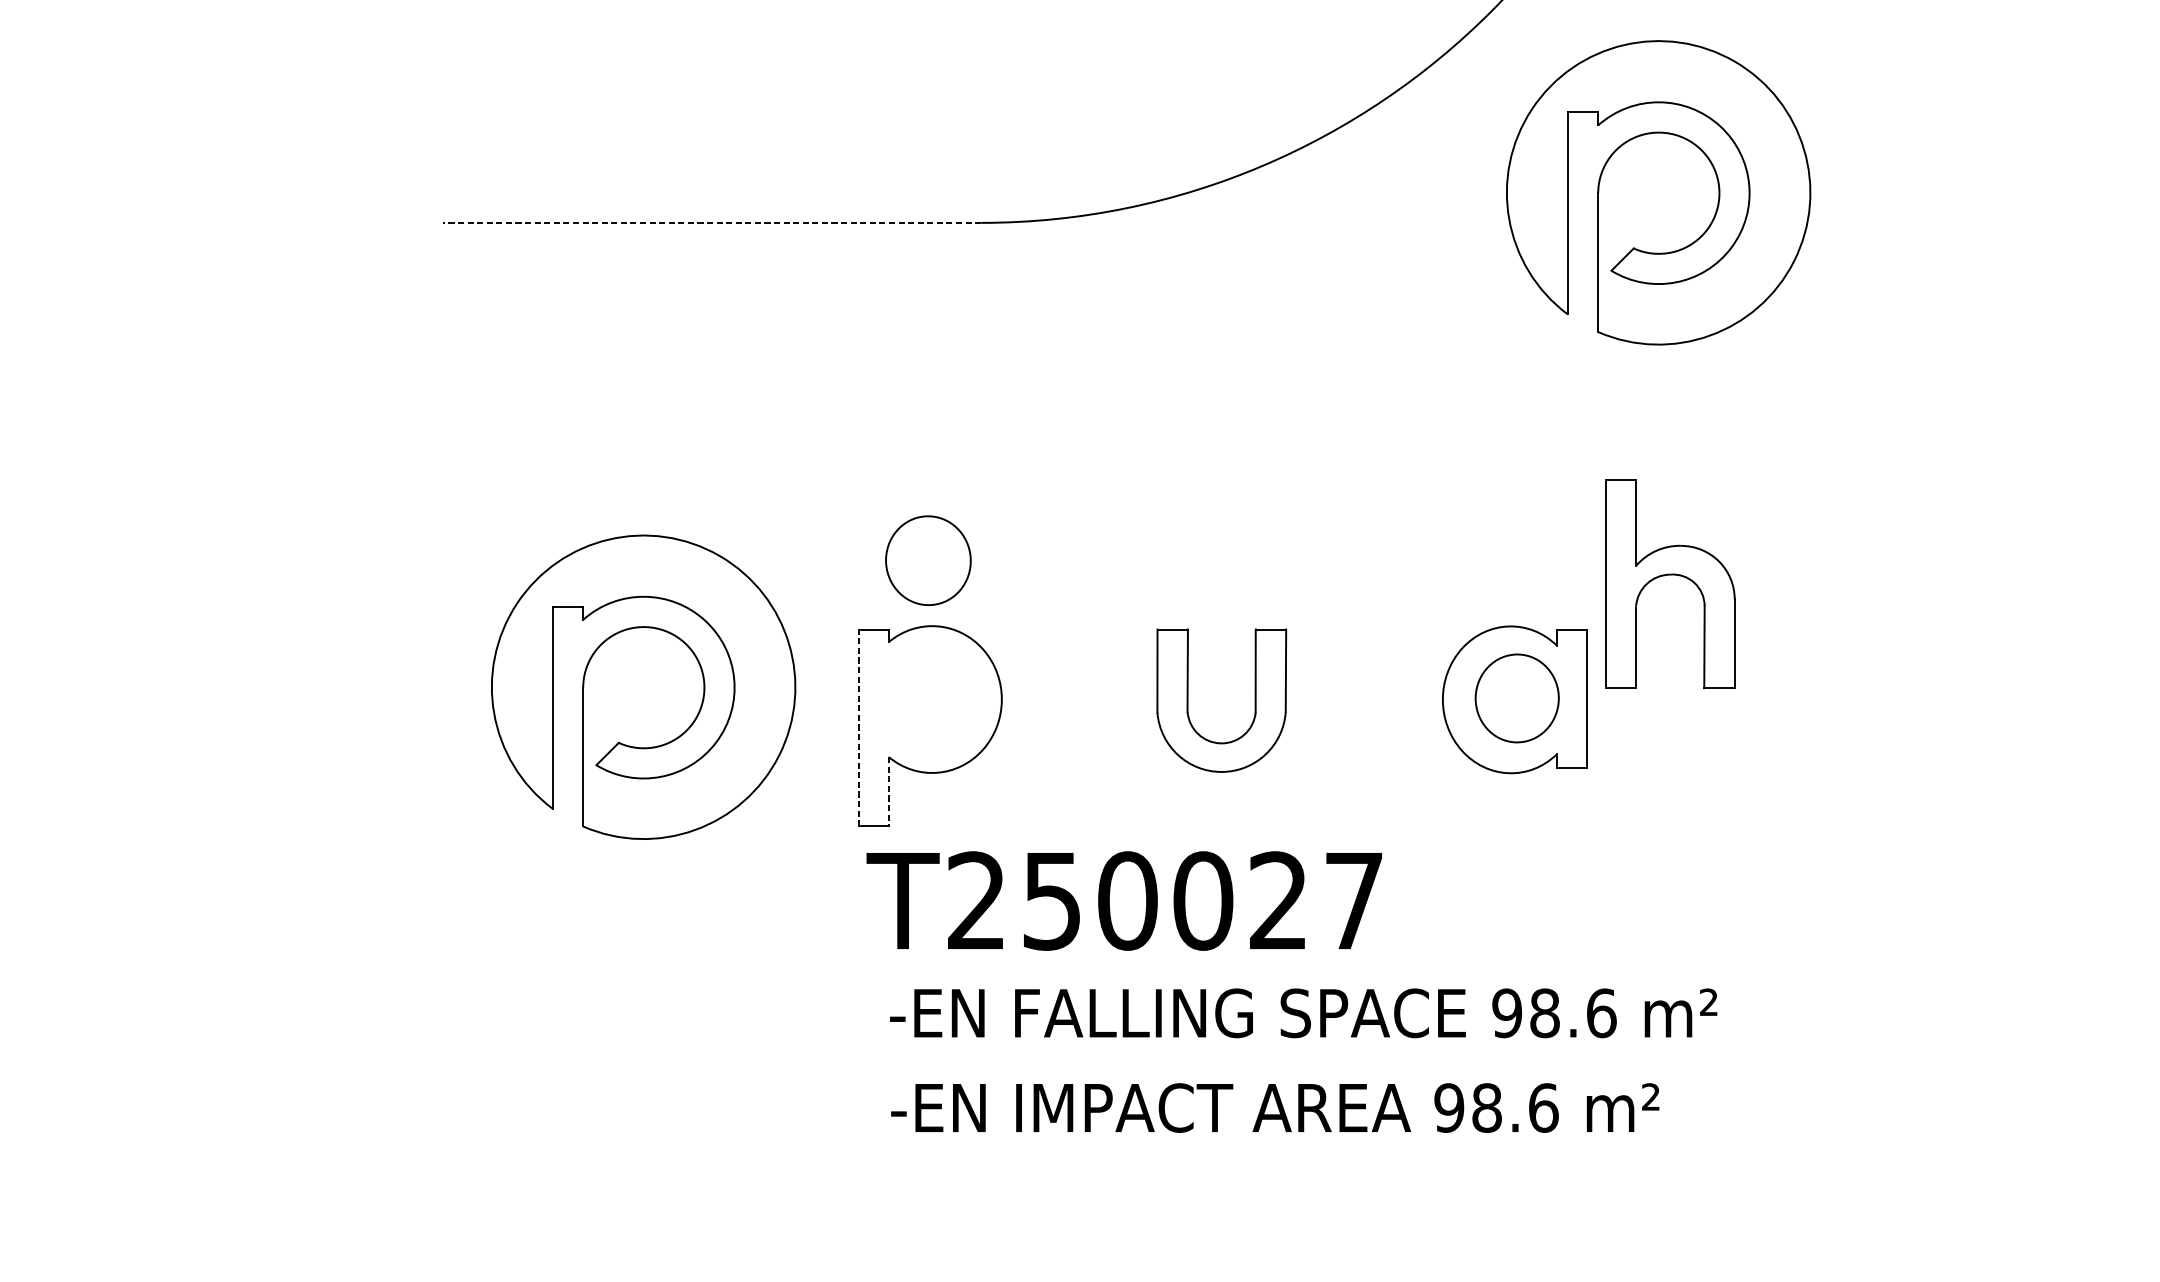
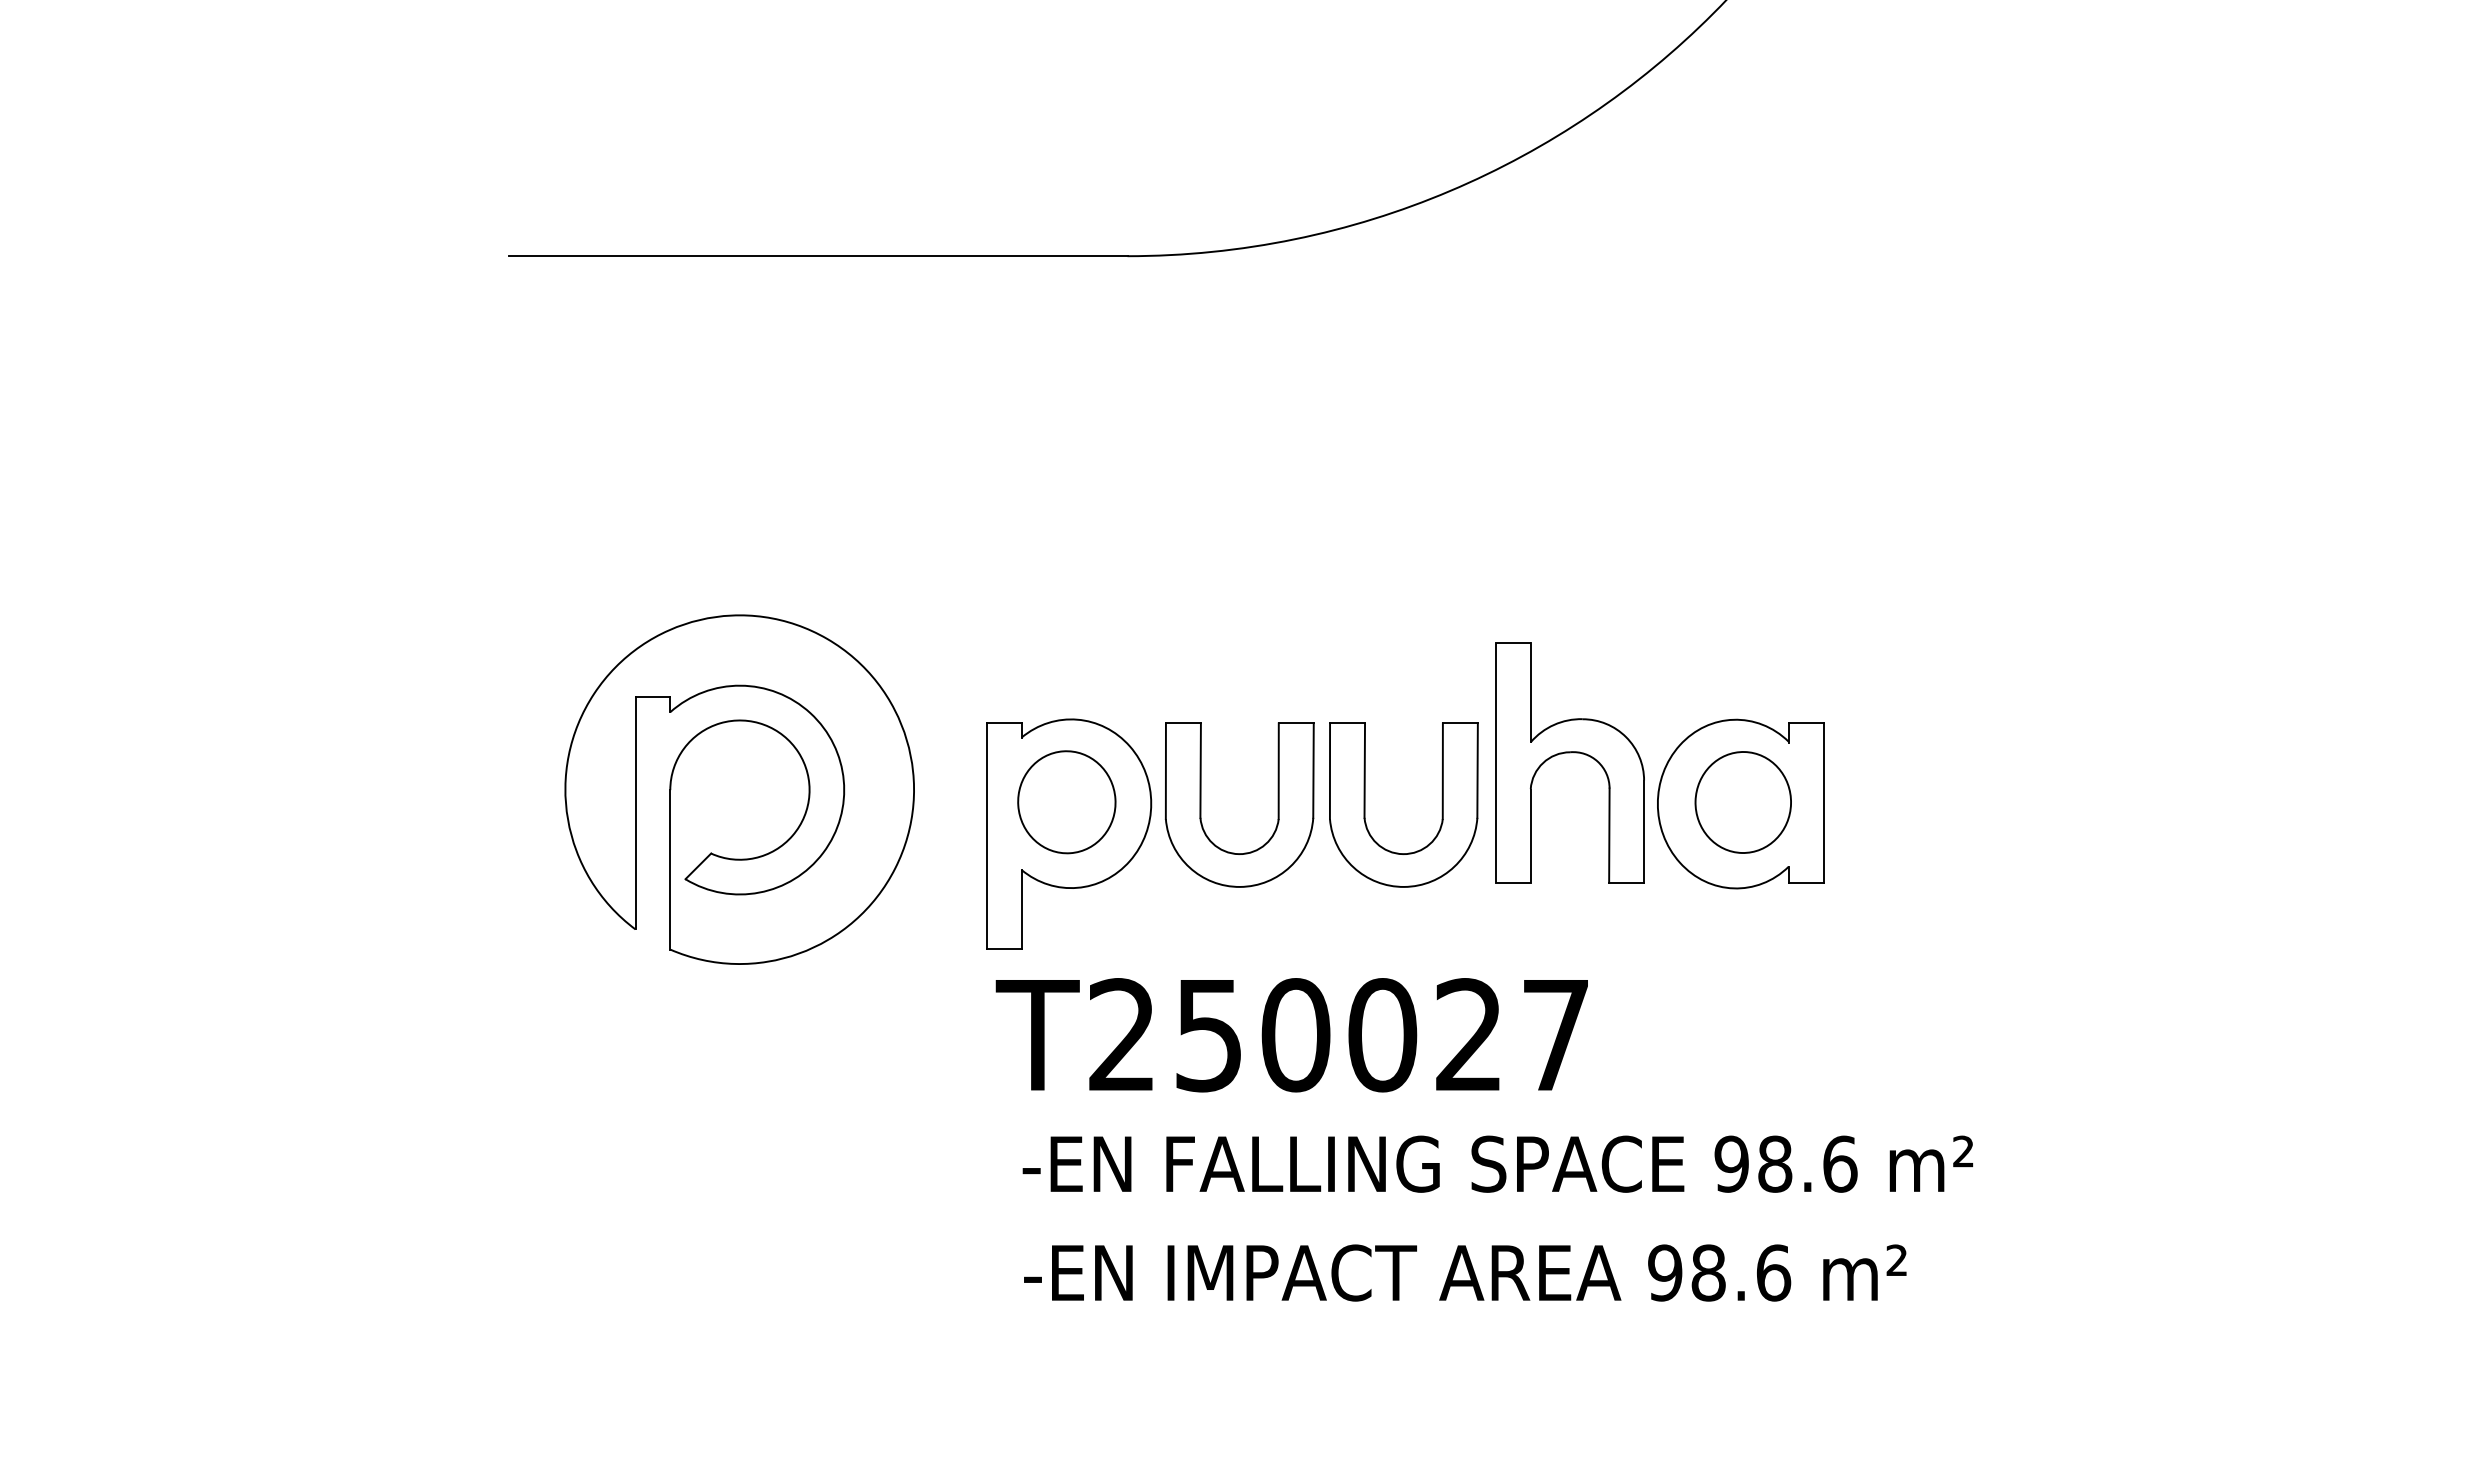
part: (1658, 192) -> (1905, 221), removed
line: (711, 223) -> (817, 256), dashed -> solid
part: (928, 560) -> (1066, 802), moved
part: (1669, 575) -> (1569, 753), moved
part: (1045, 700) -> (1201, 804), added
line: (858, 727) -> (986, 835), dashed -> solid
line: (888, 791) -> (1021, 909), dashed -> solid

